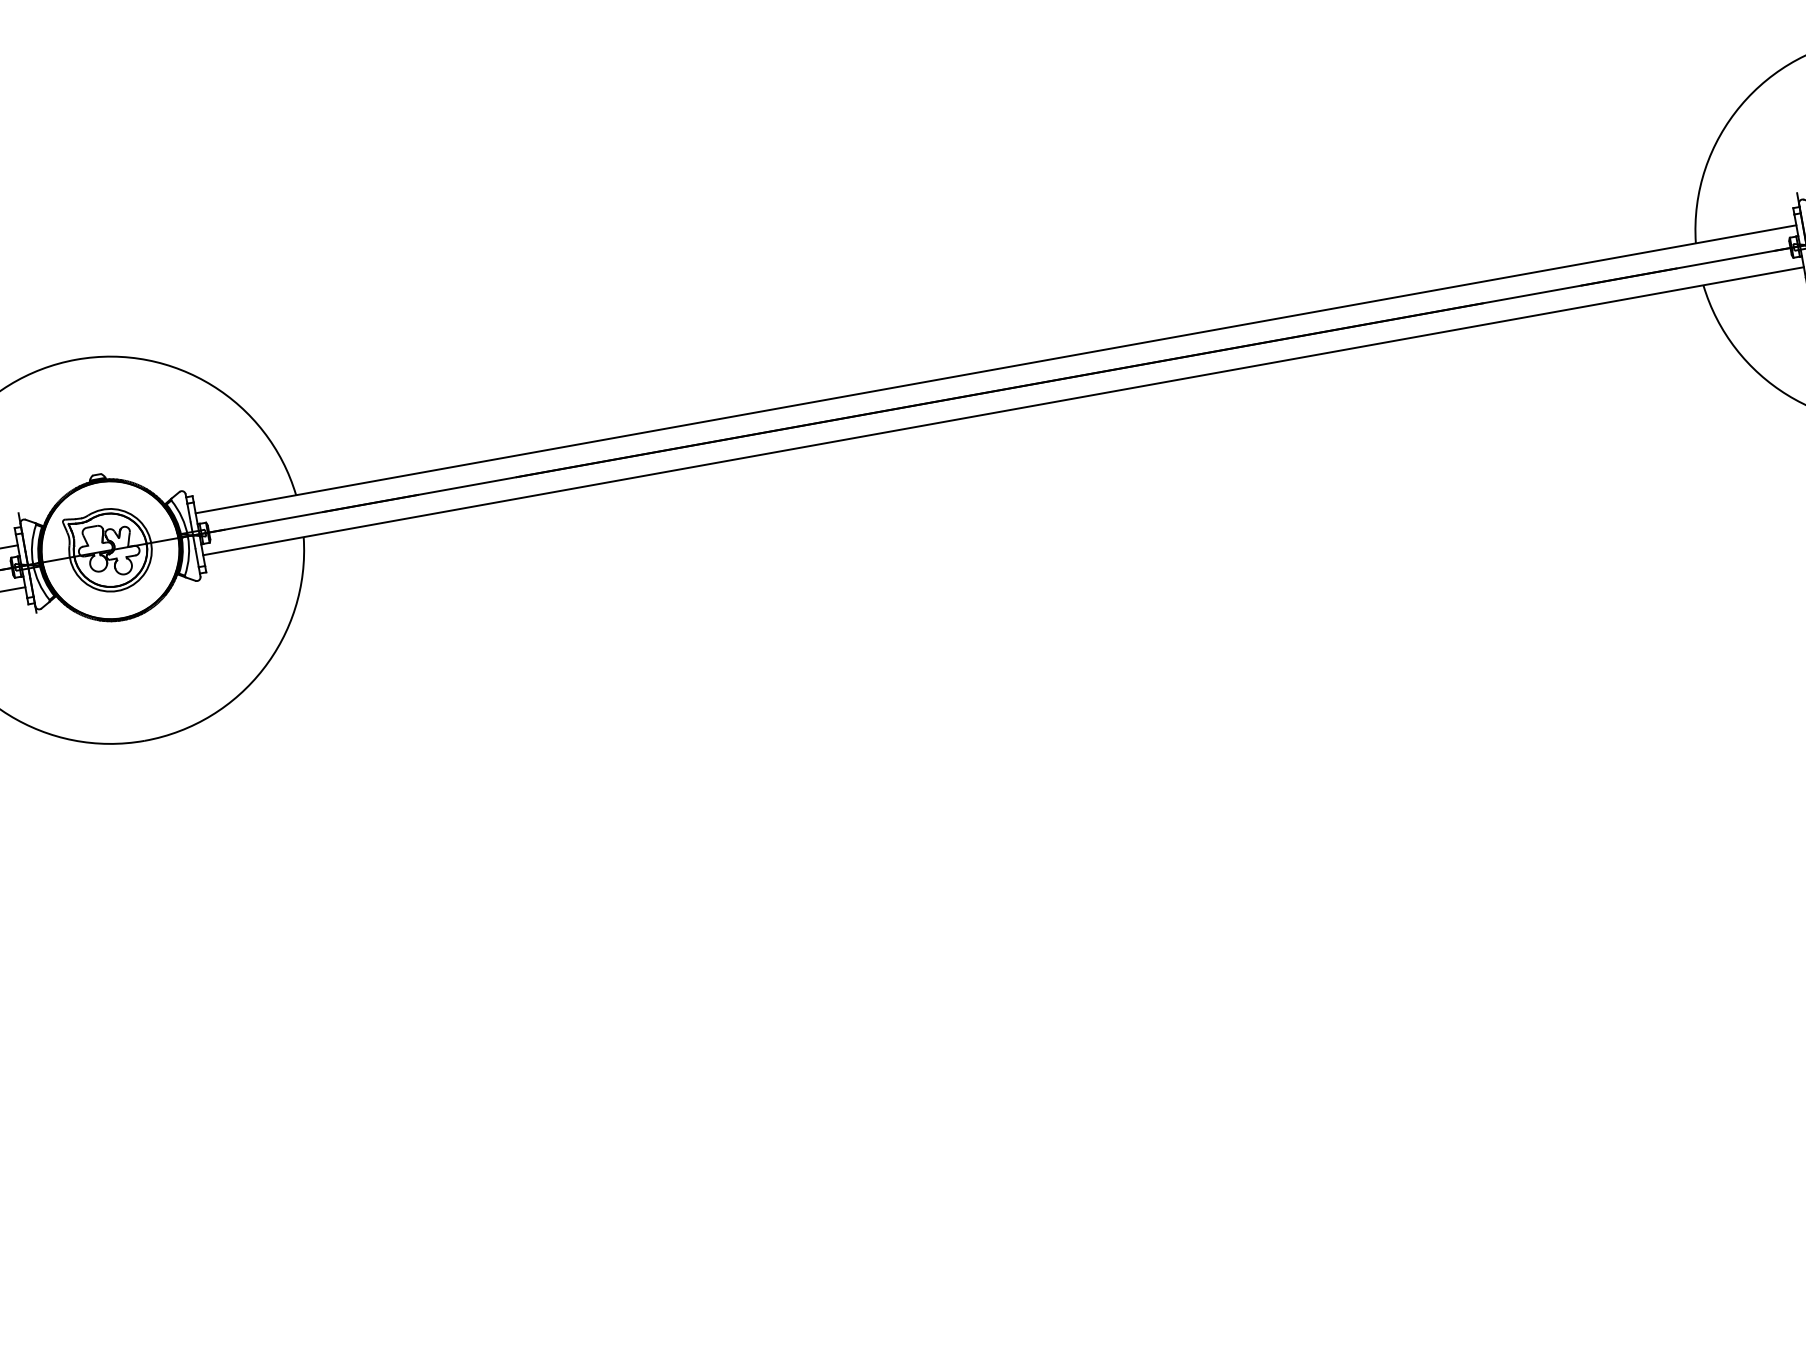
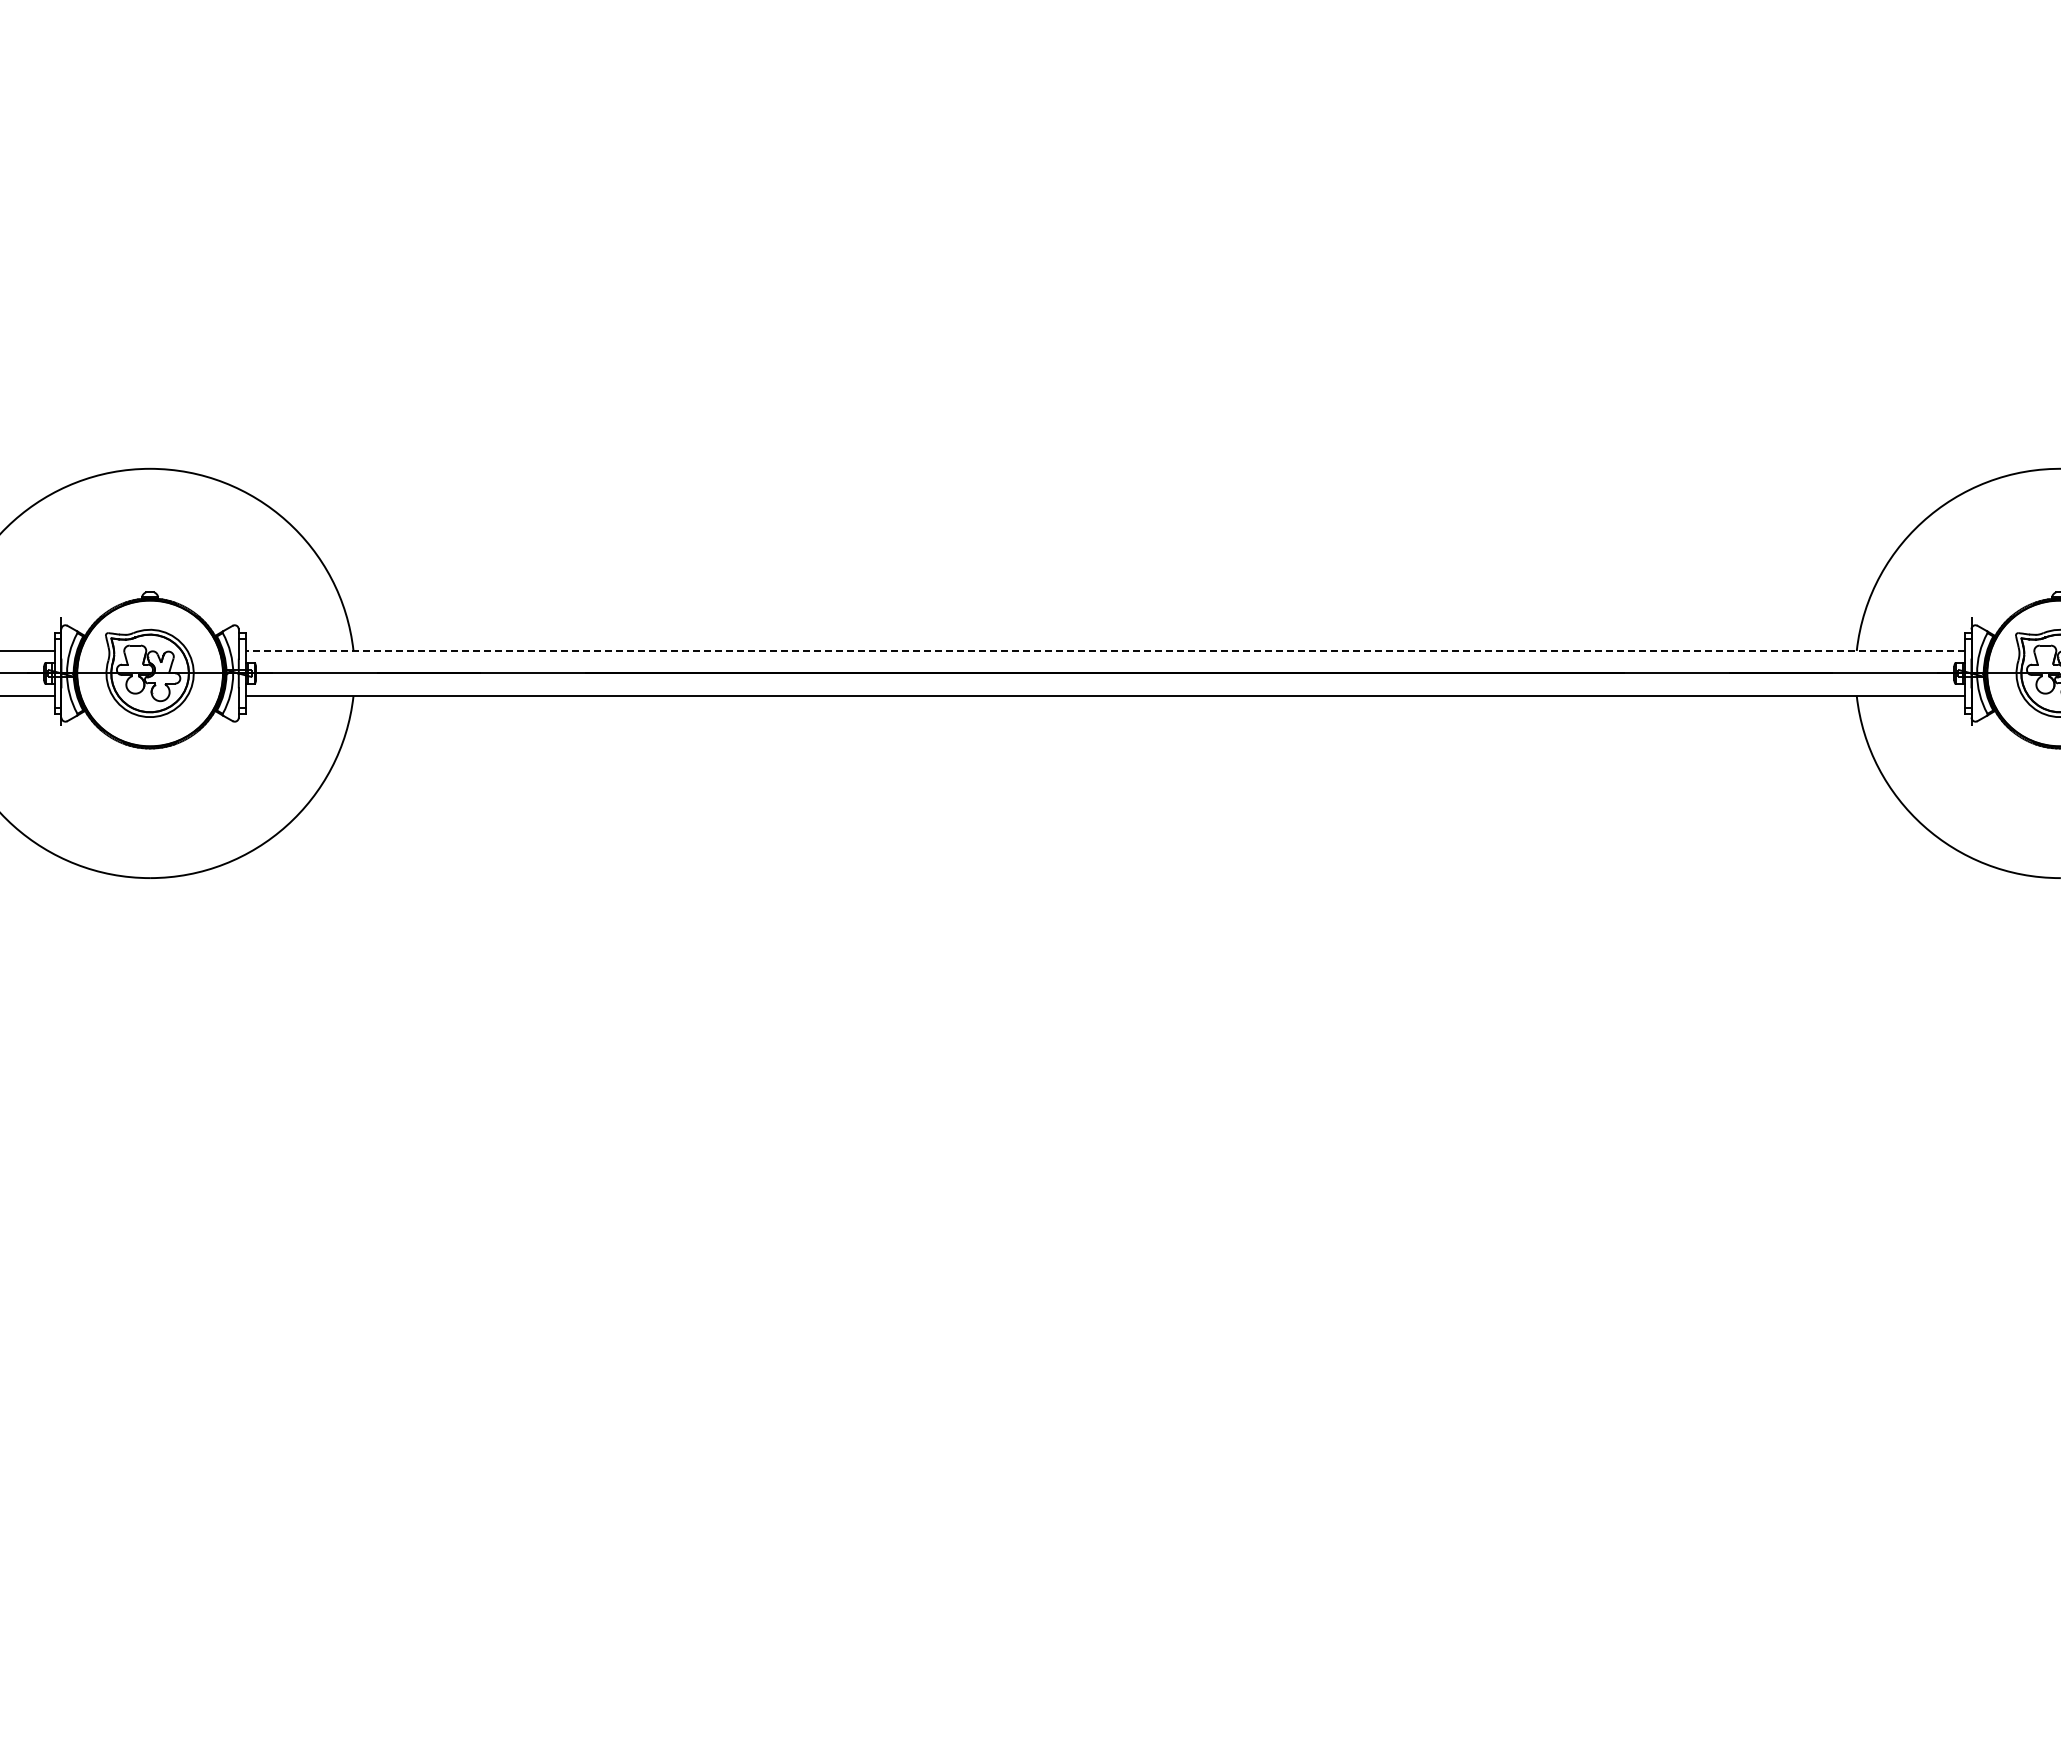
line: (996, 368) -> (1105, 650), solid -> dashed

